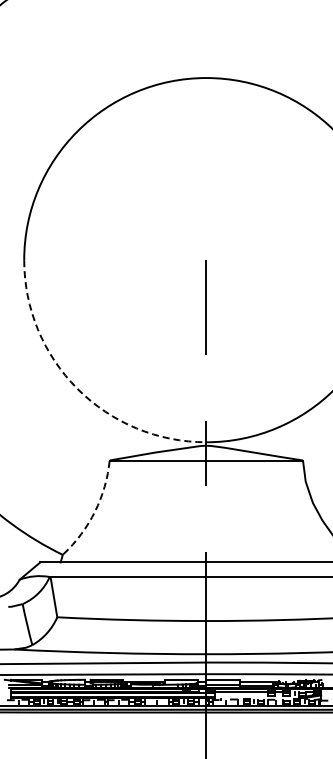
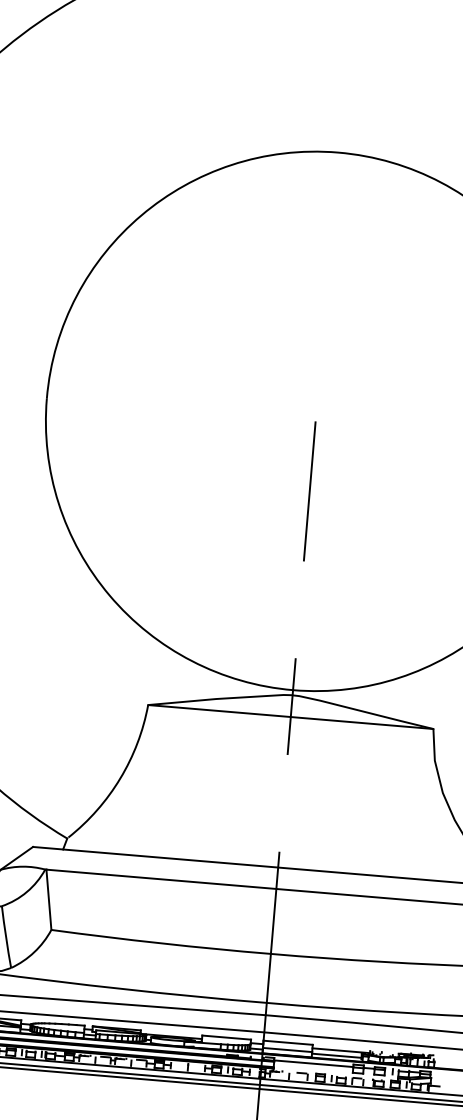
arc: (77, 388) -> (109, 594), dashed -> solid
arc: (95, 511) -> (120, 778), dashed -> solid

